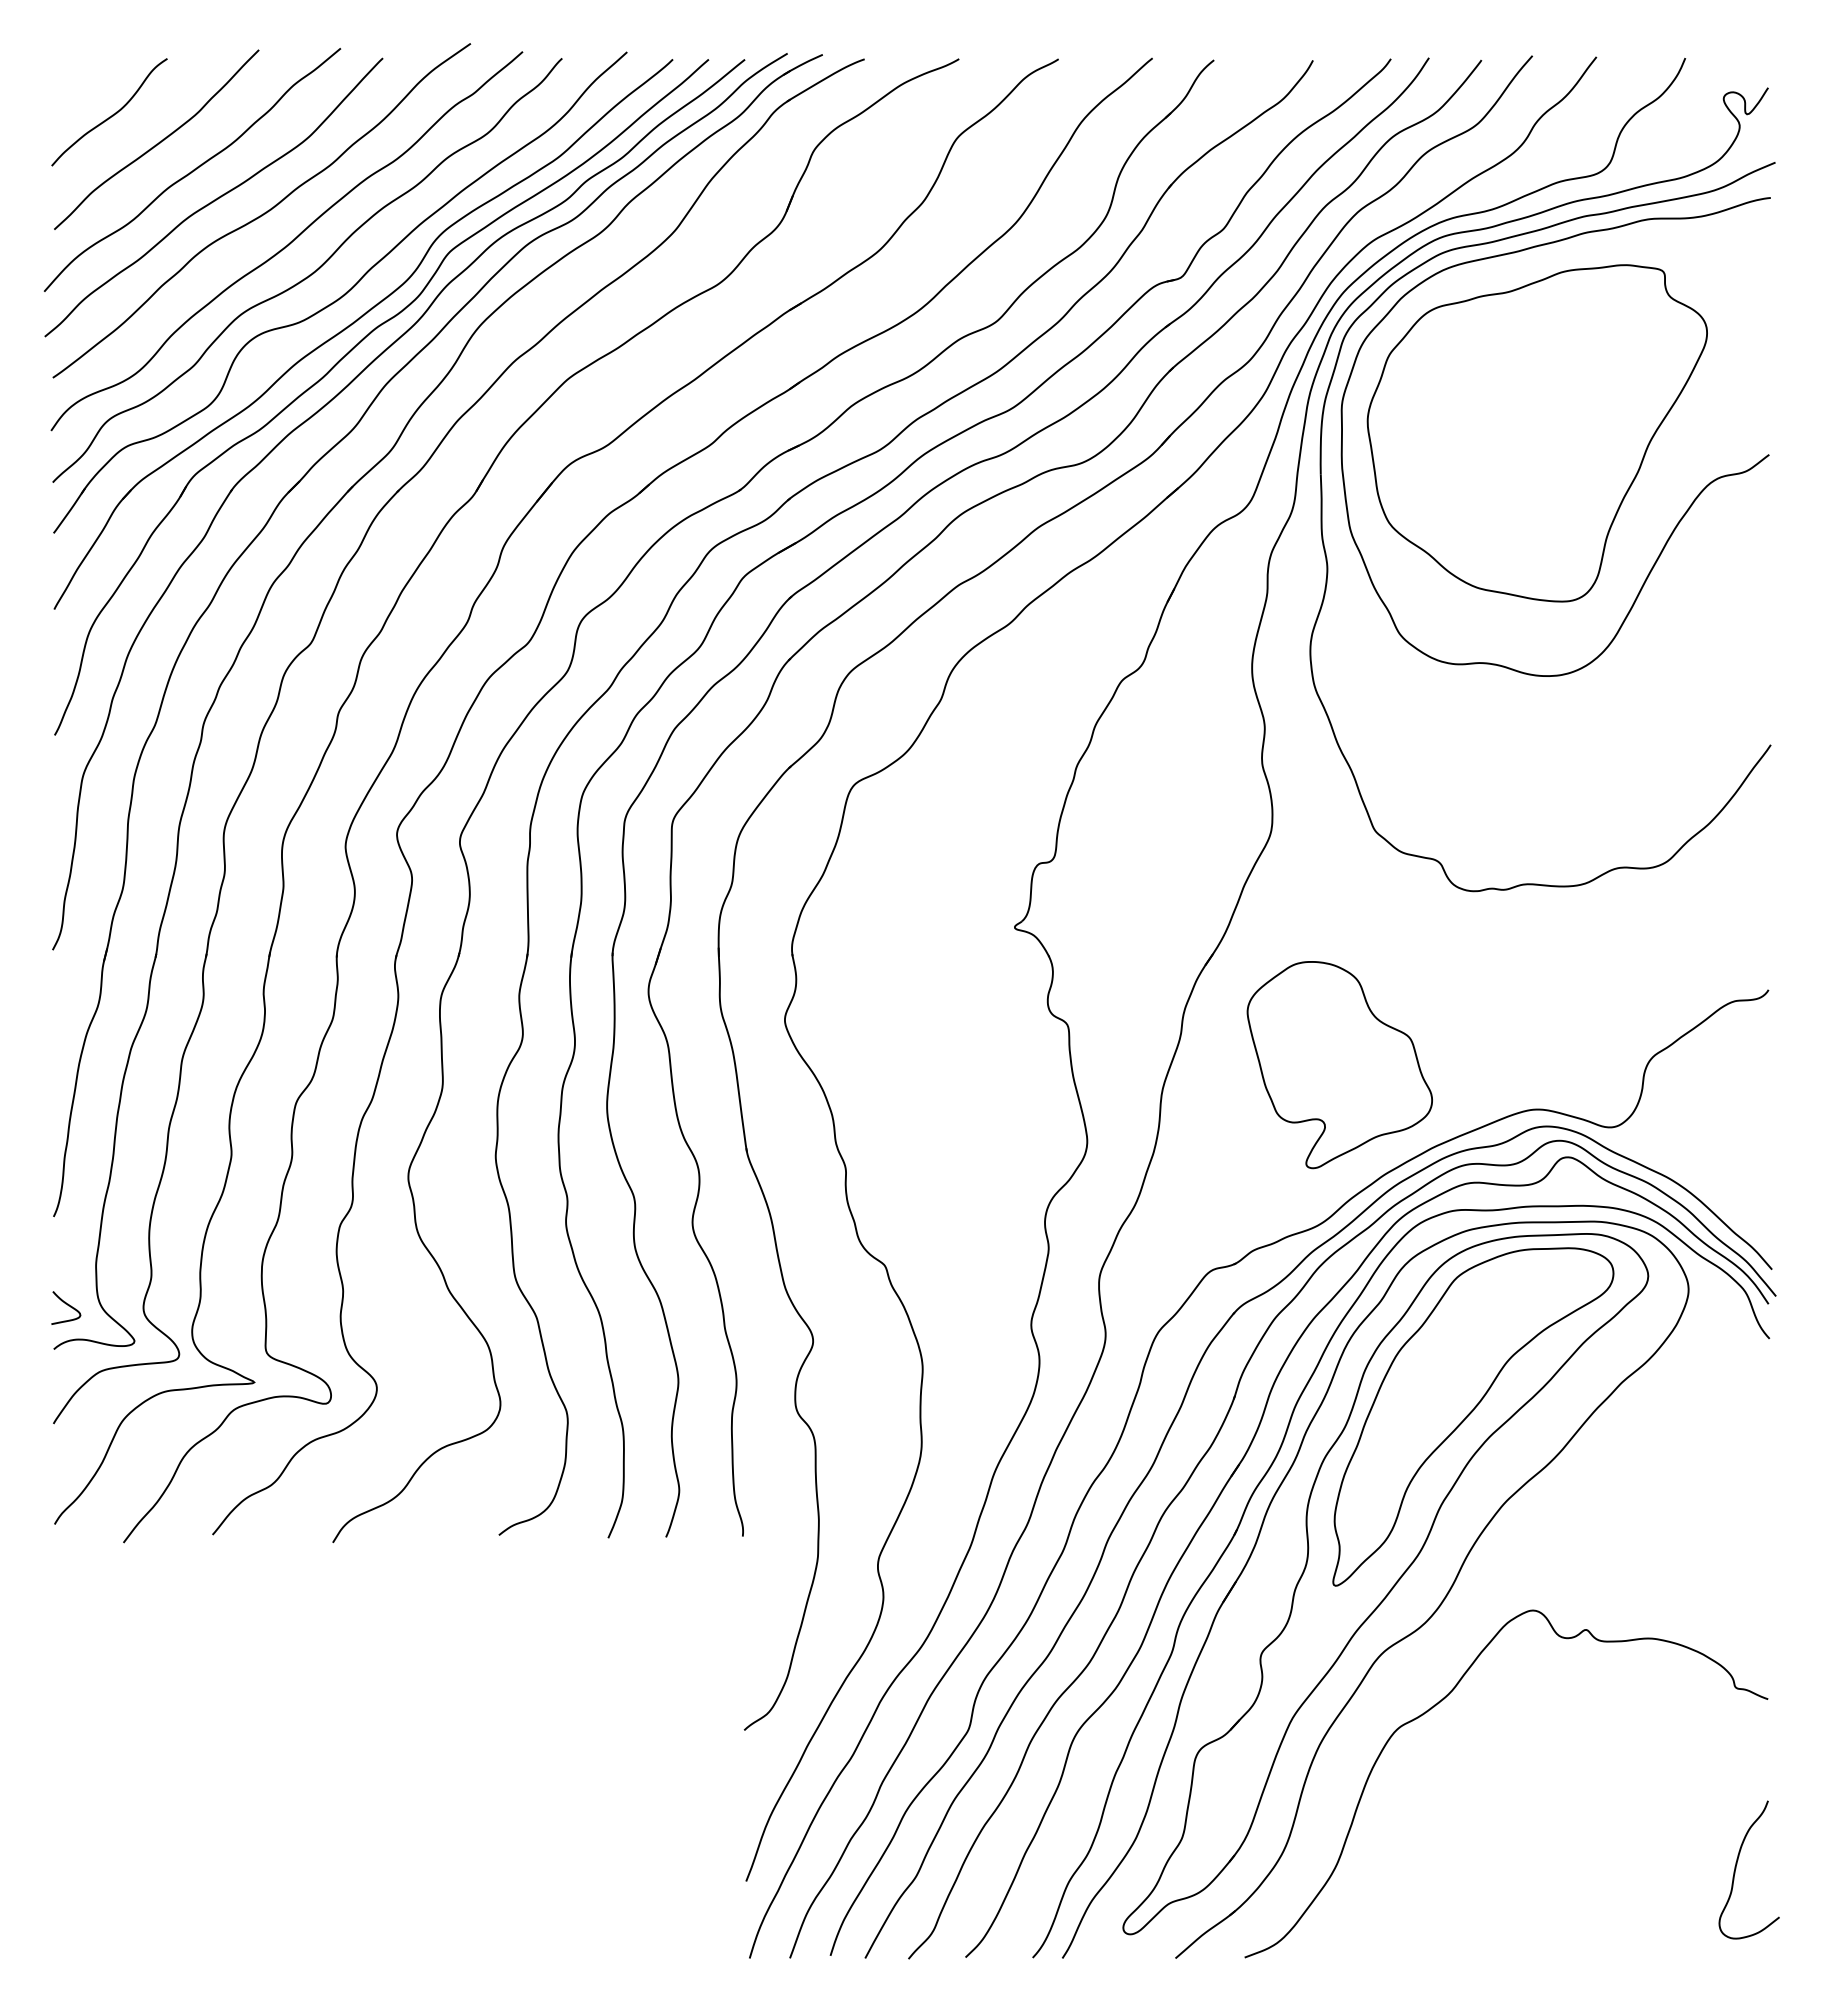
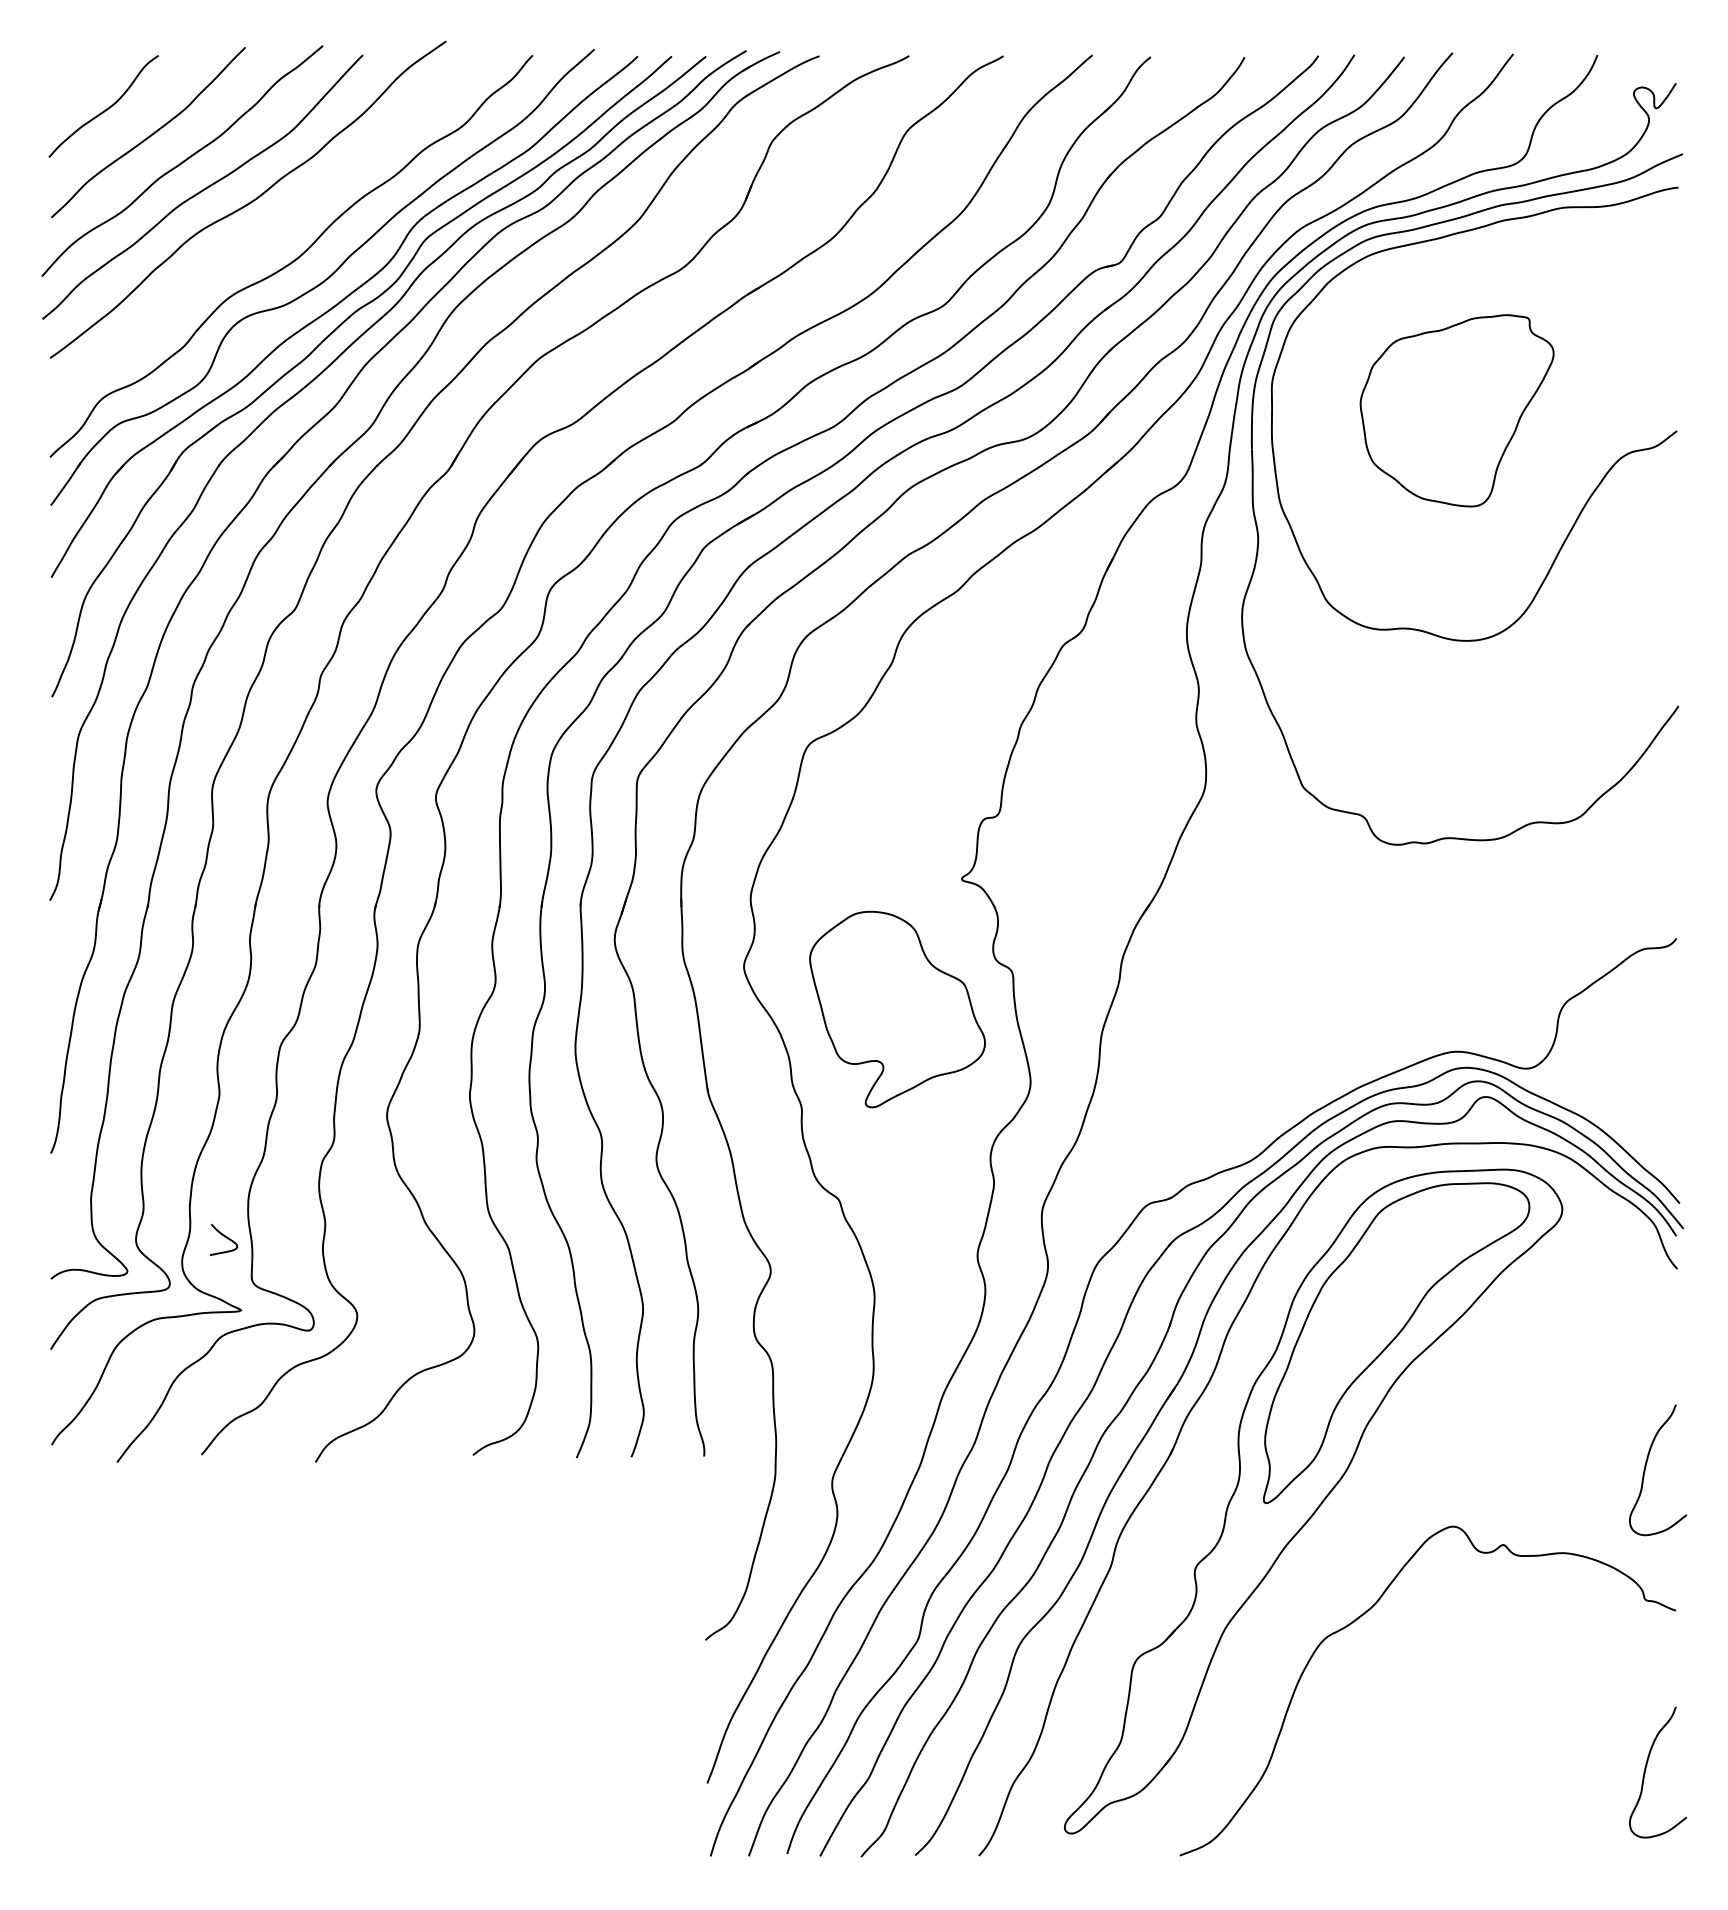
curve: (288, 243) -> (273, 230), removed
part: (1536, 433) -> (1456, 410), size x0.6
part: (1339, 1065) -> (897, 1009), moved
curve: (67, 1305) -> (225, 1237), moved
curve: (1736, 1549) -> (1646, 1468), added
part: (1406, 1635) -> (1333, 1550), removed

